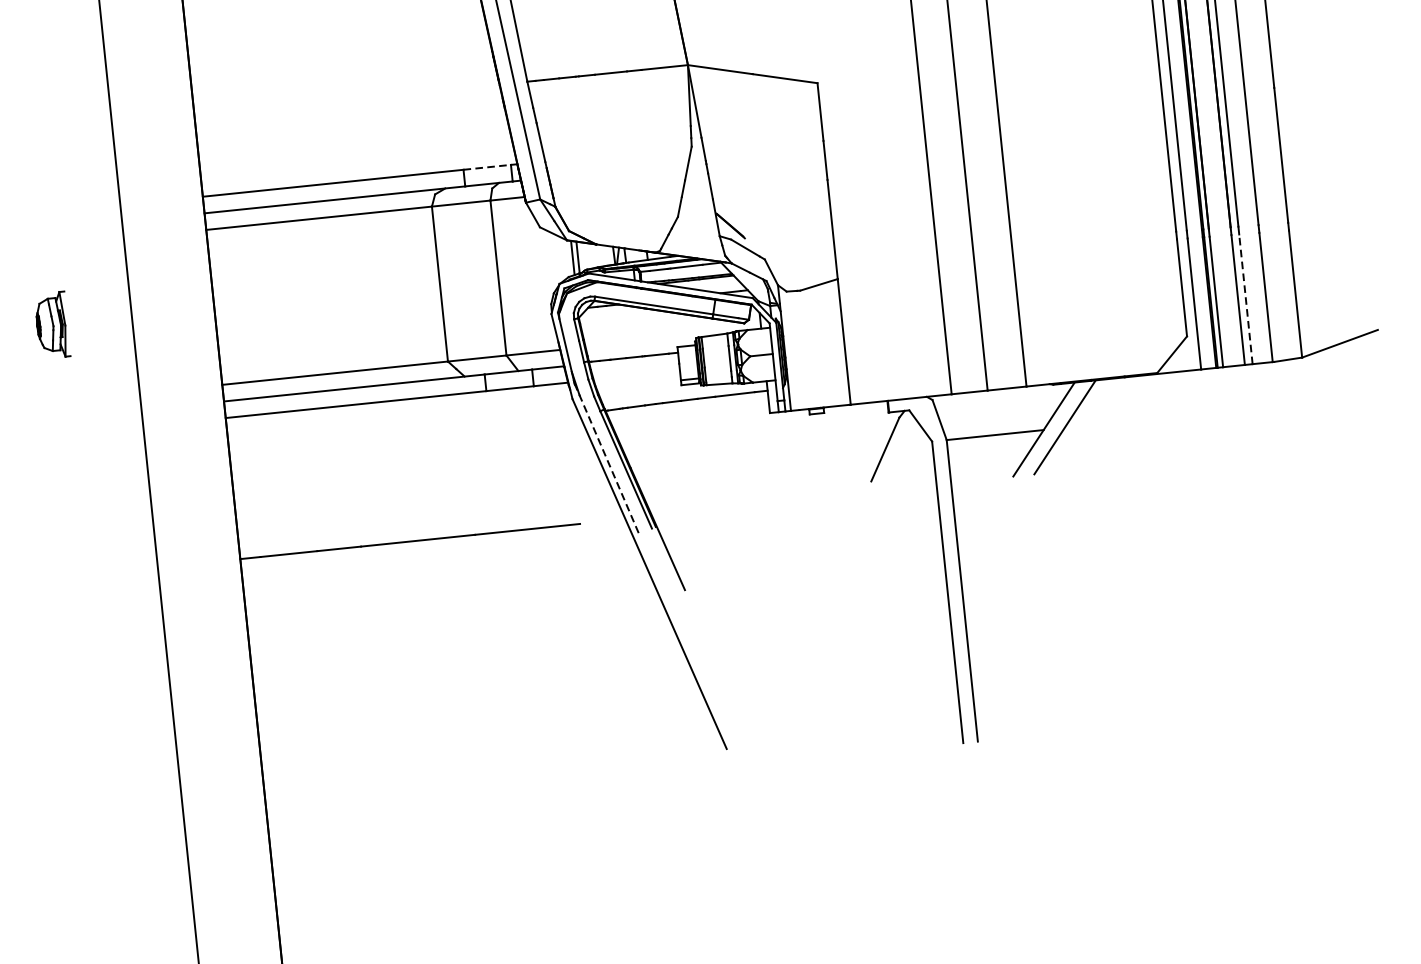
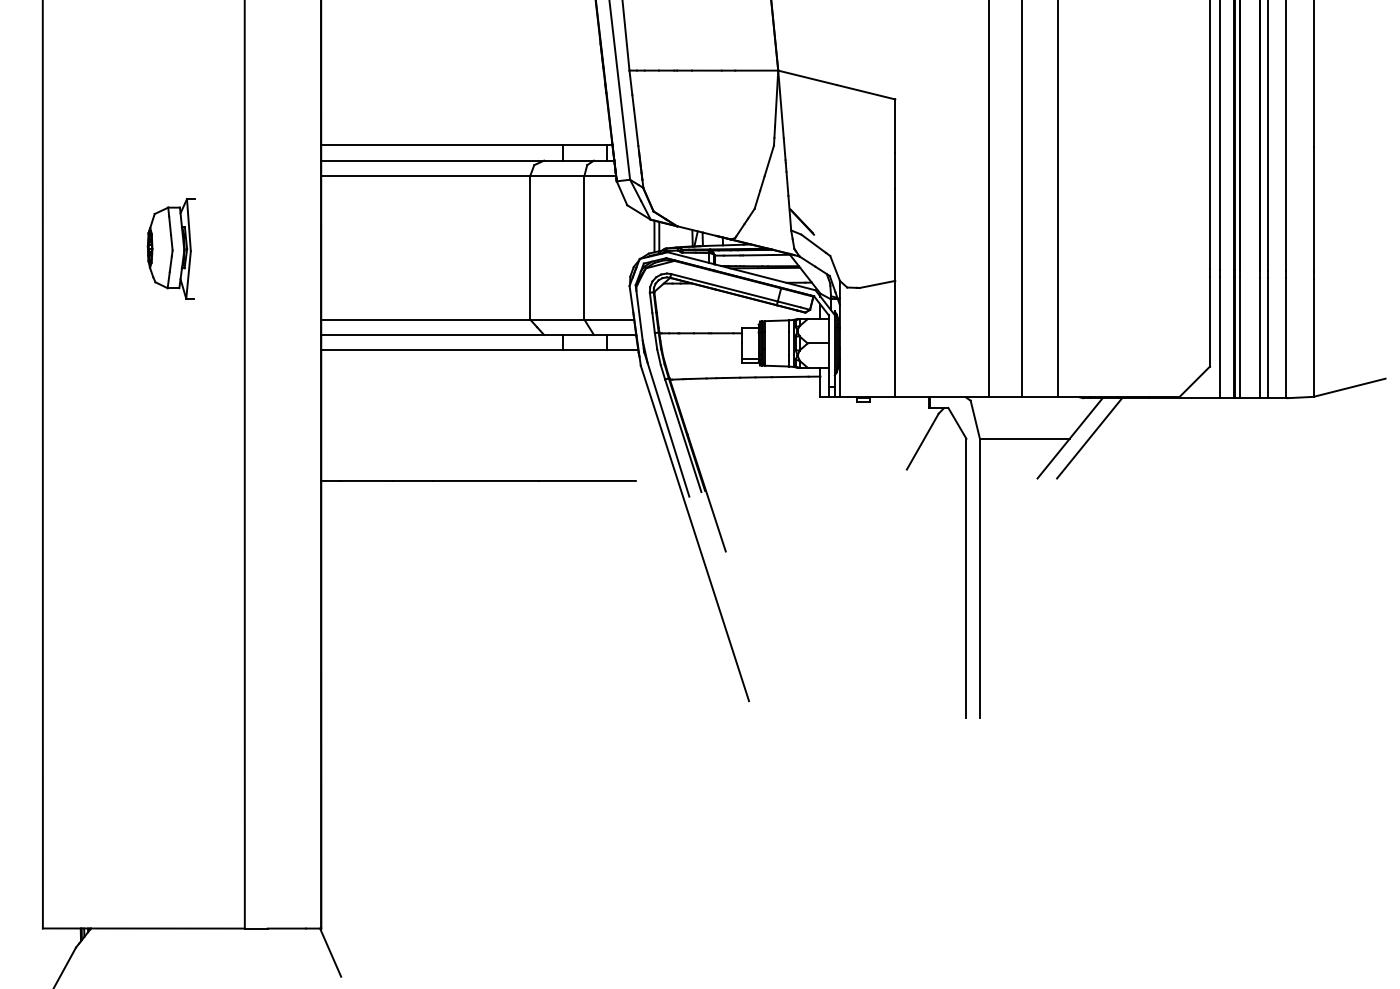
line: (487, 167) -> (584, 145), dashed -> solid
line: (1245, 298) -> (1267, 337), dashed -> solid
part: (51, 324) -> (170, 248), size x1.67
line: (606, 459) -> (666, 424), dashed -> solid

